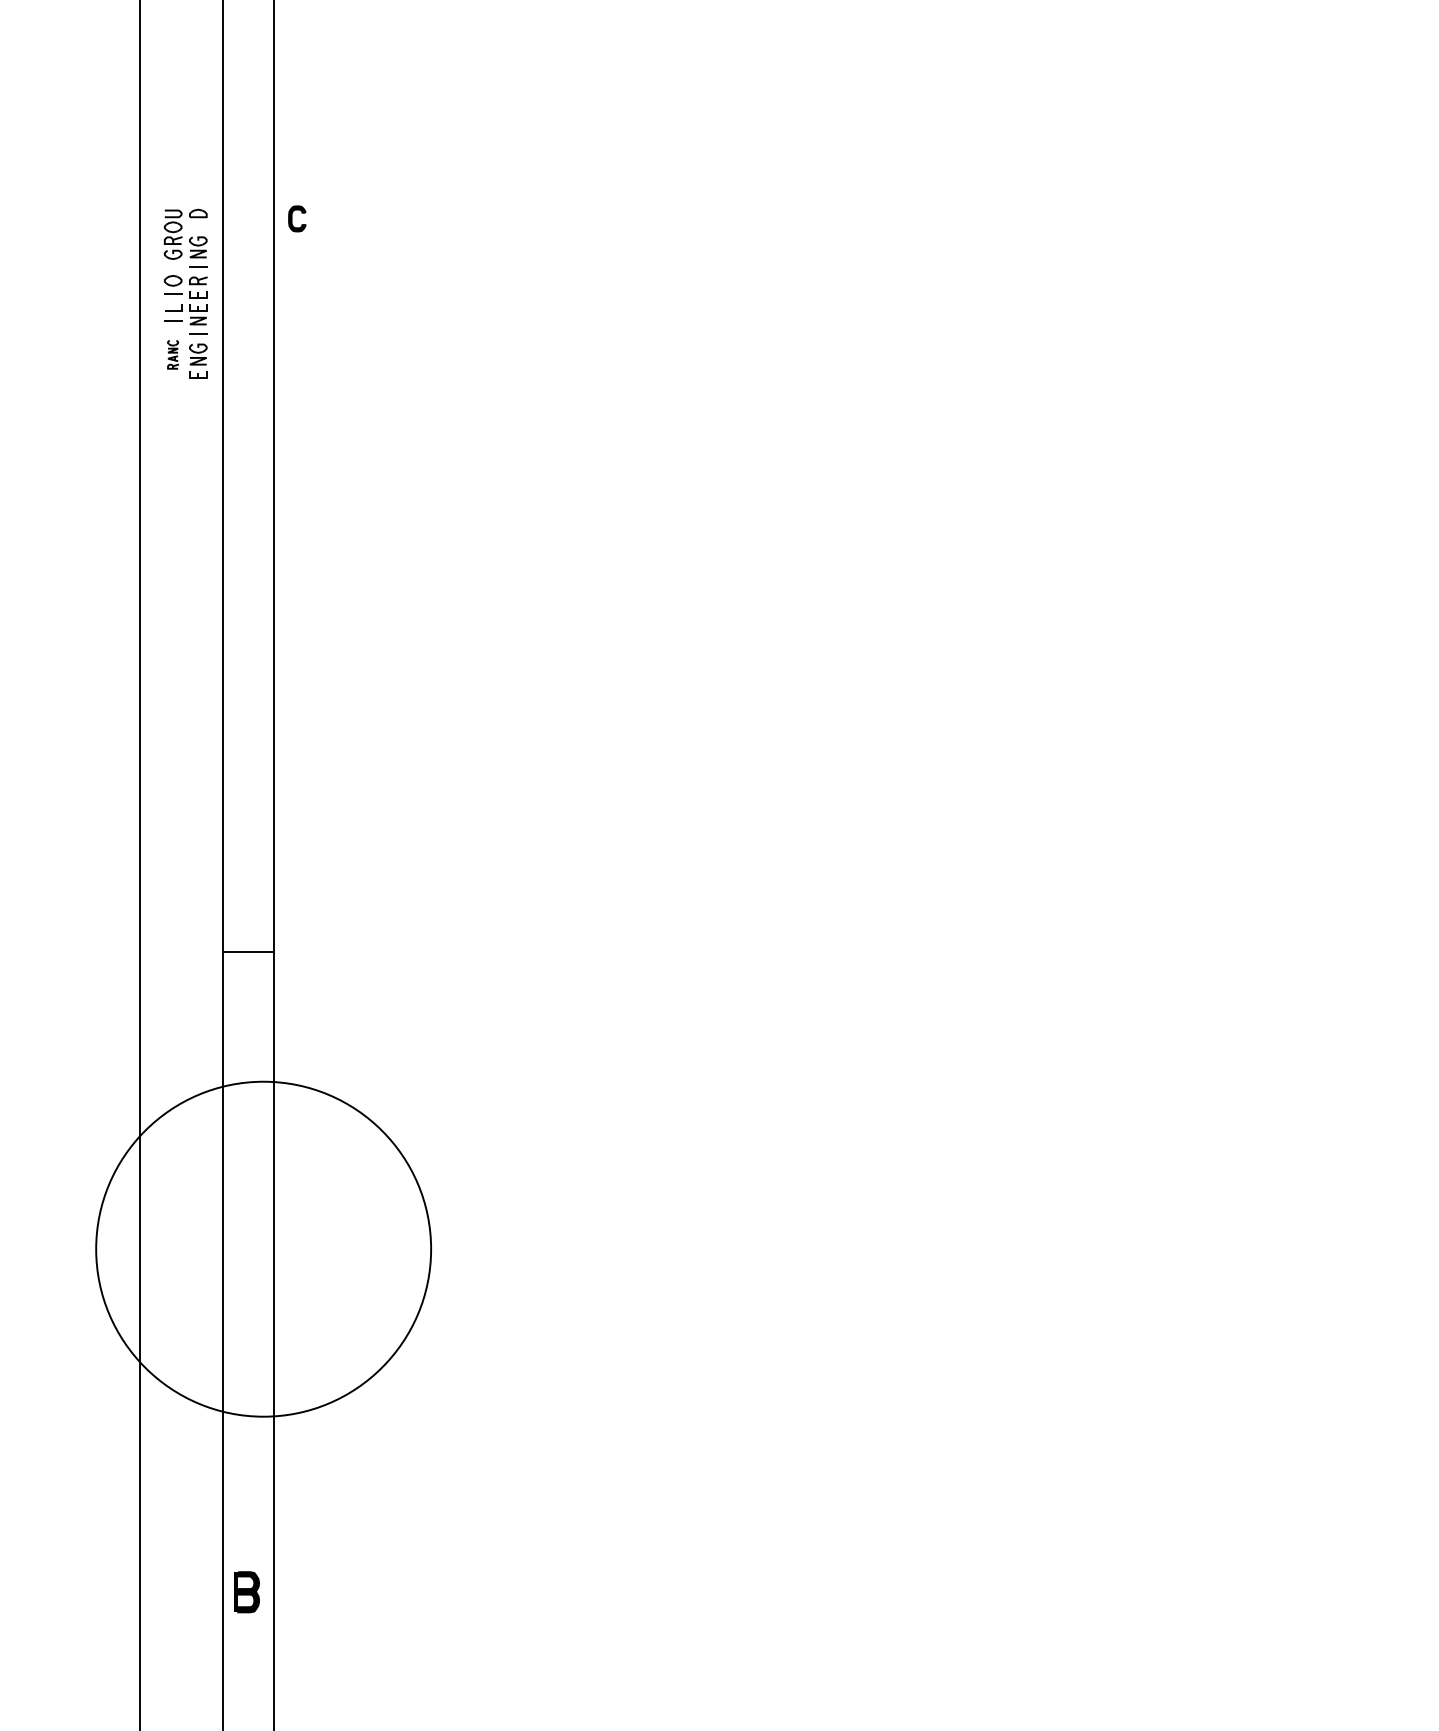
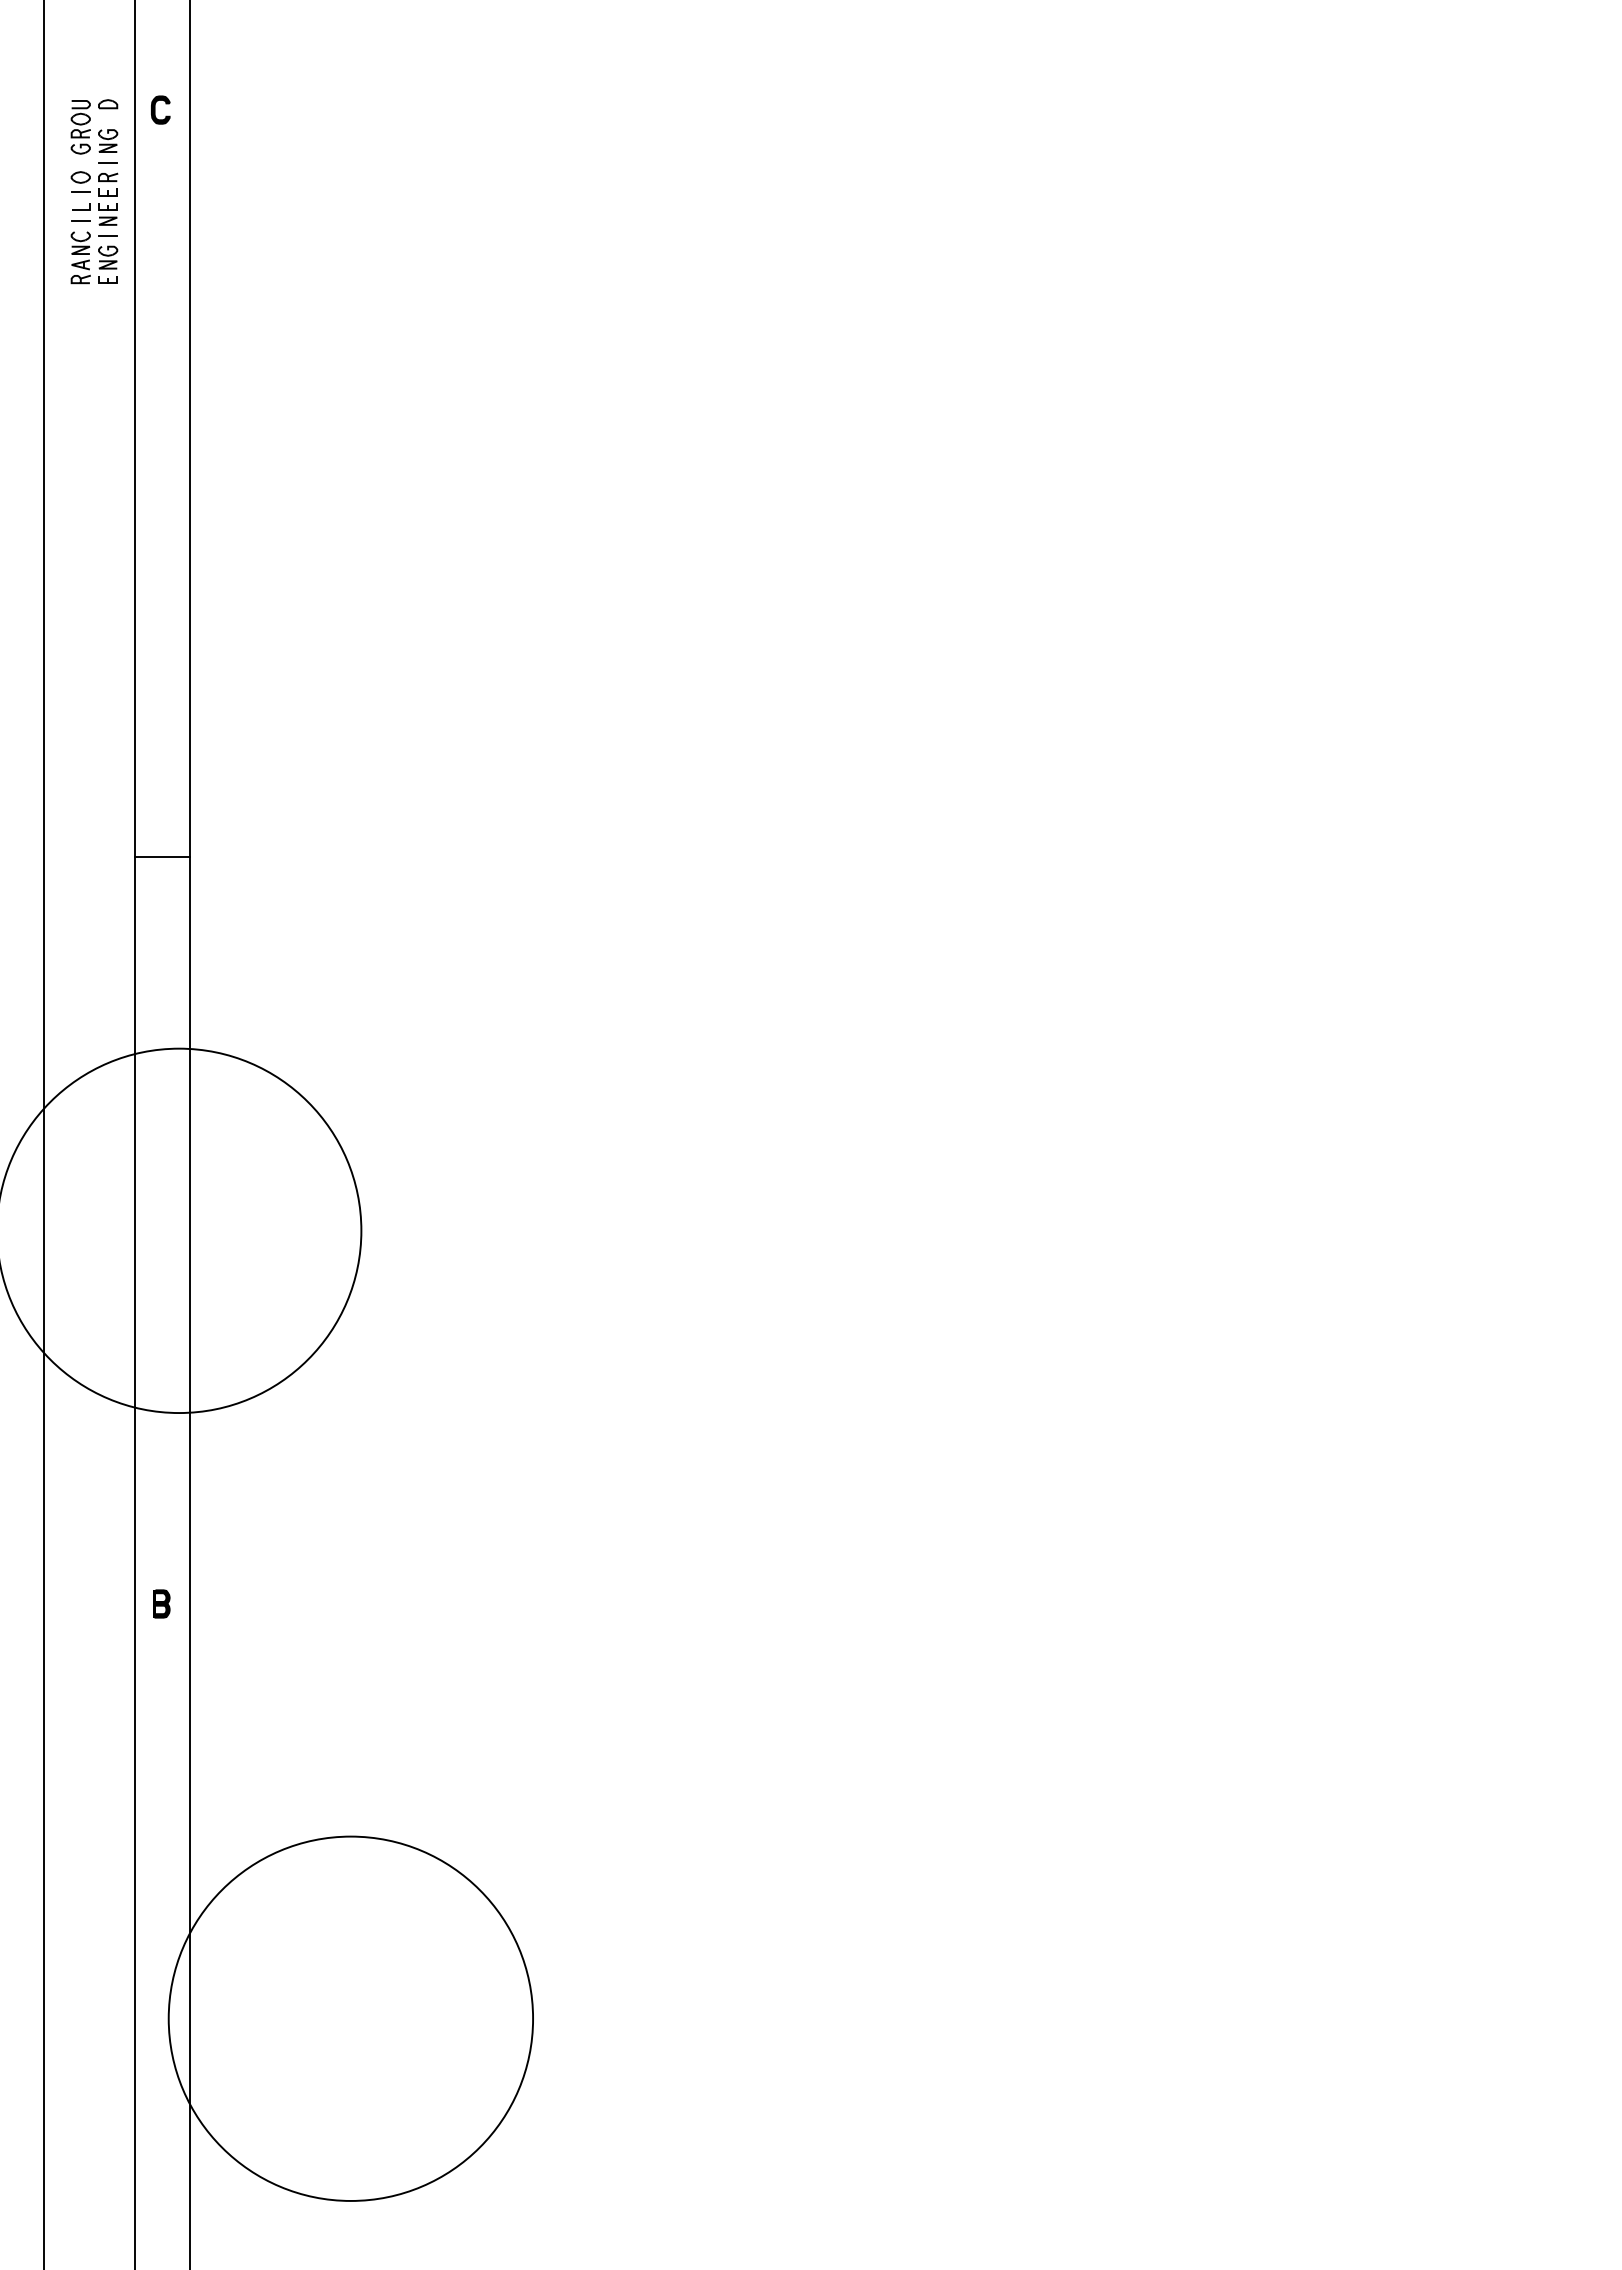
part: (297, 218) -> (160, 109), moved
part: (172, 354) -> (80, 257), size x1.67
line: (248, 951) -> (162, 857), moved
part: (247, 1591) -> (161, 1603), size x0.62

